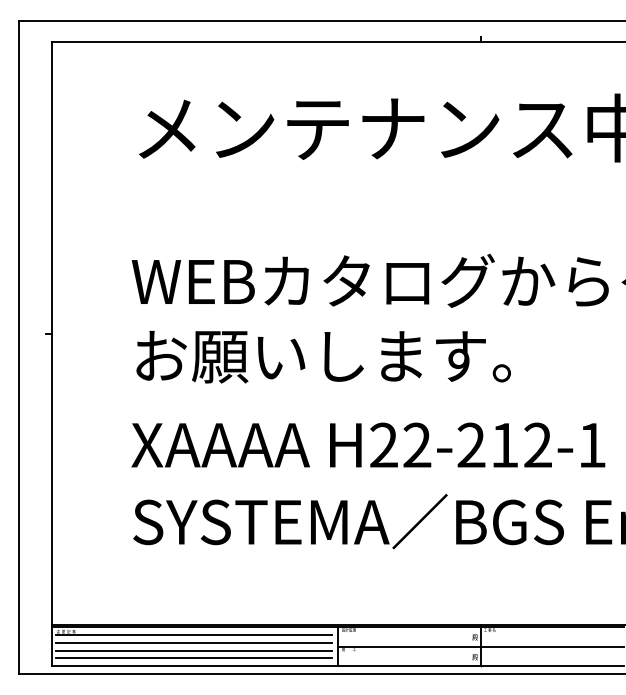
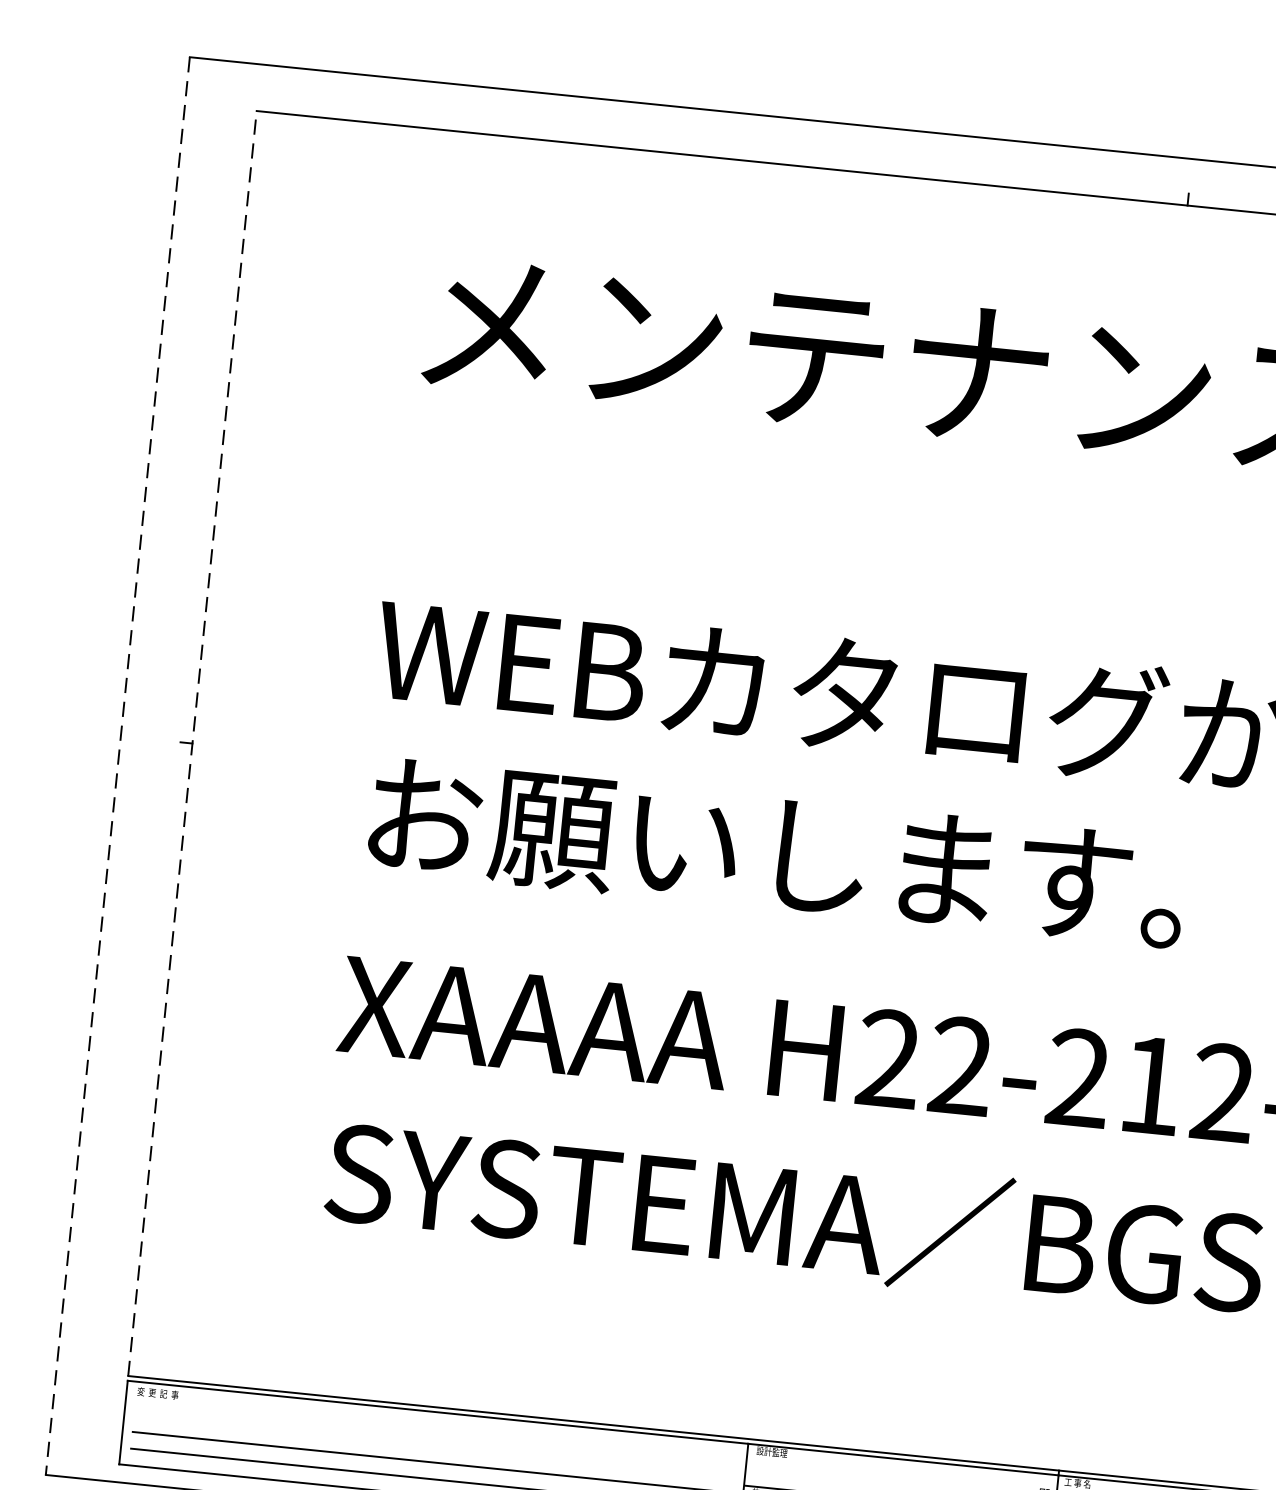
line: (51, 333) -> (191, 742), solid -> dashed
line: (18, 347) -> (117, 766), solid -> dashed
line: (194, 635) -> (435, 1429), removed
line: (194, 642) -> (434, 1445), removed

